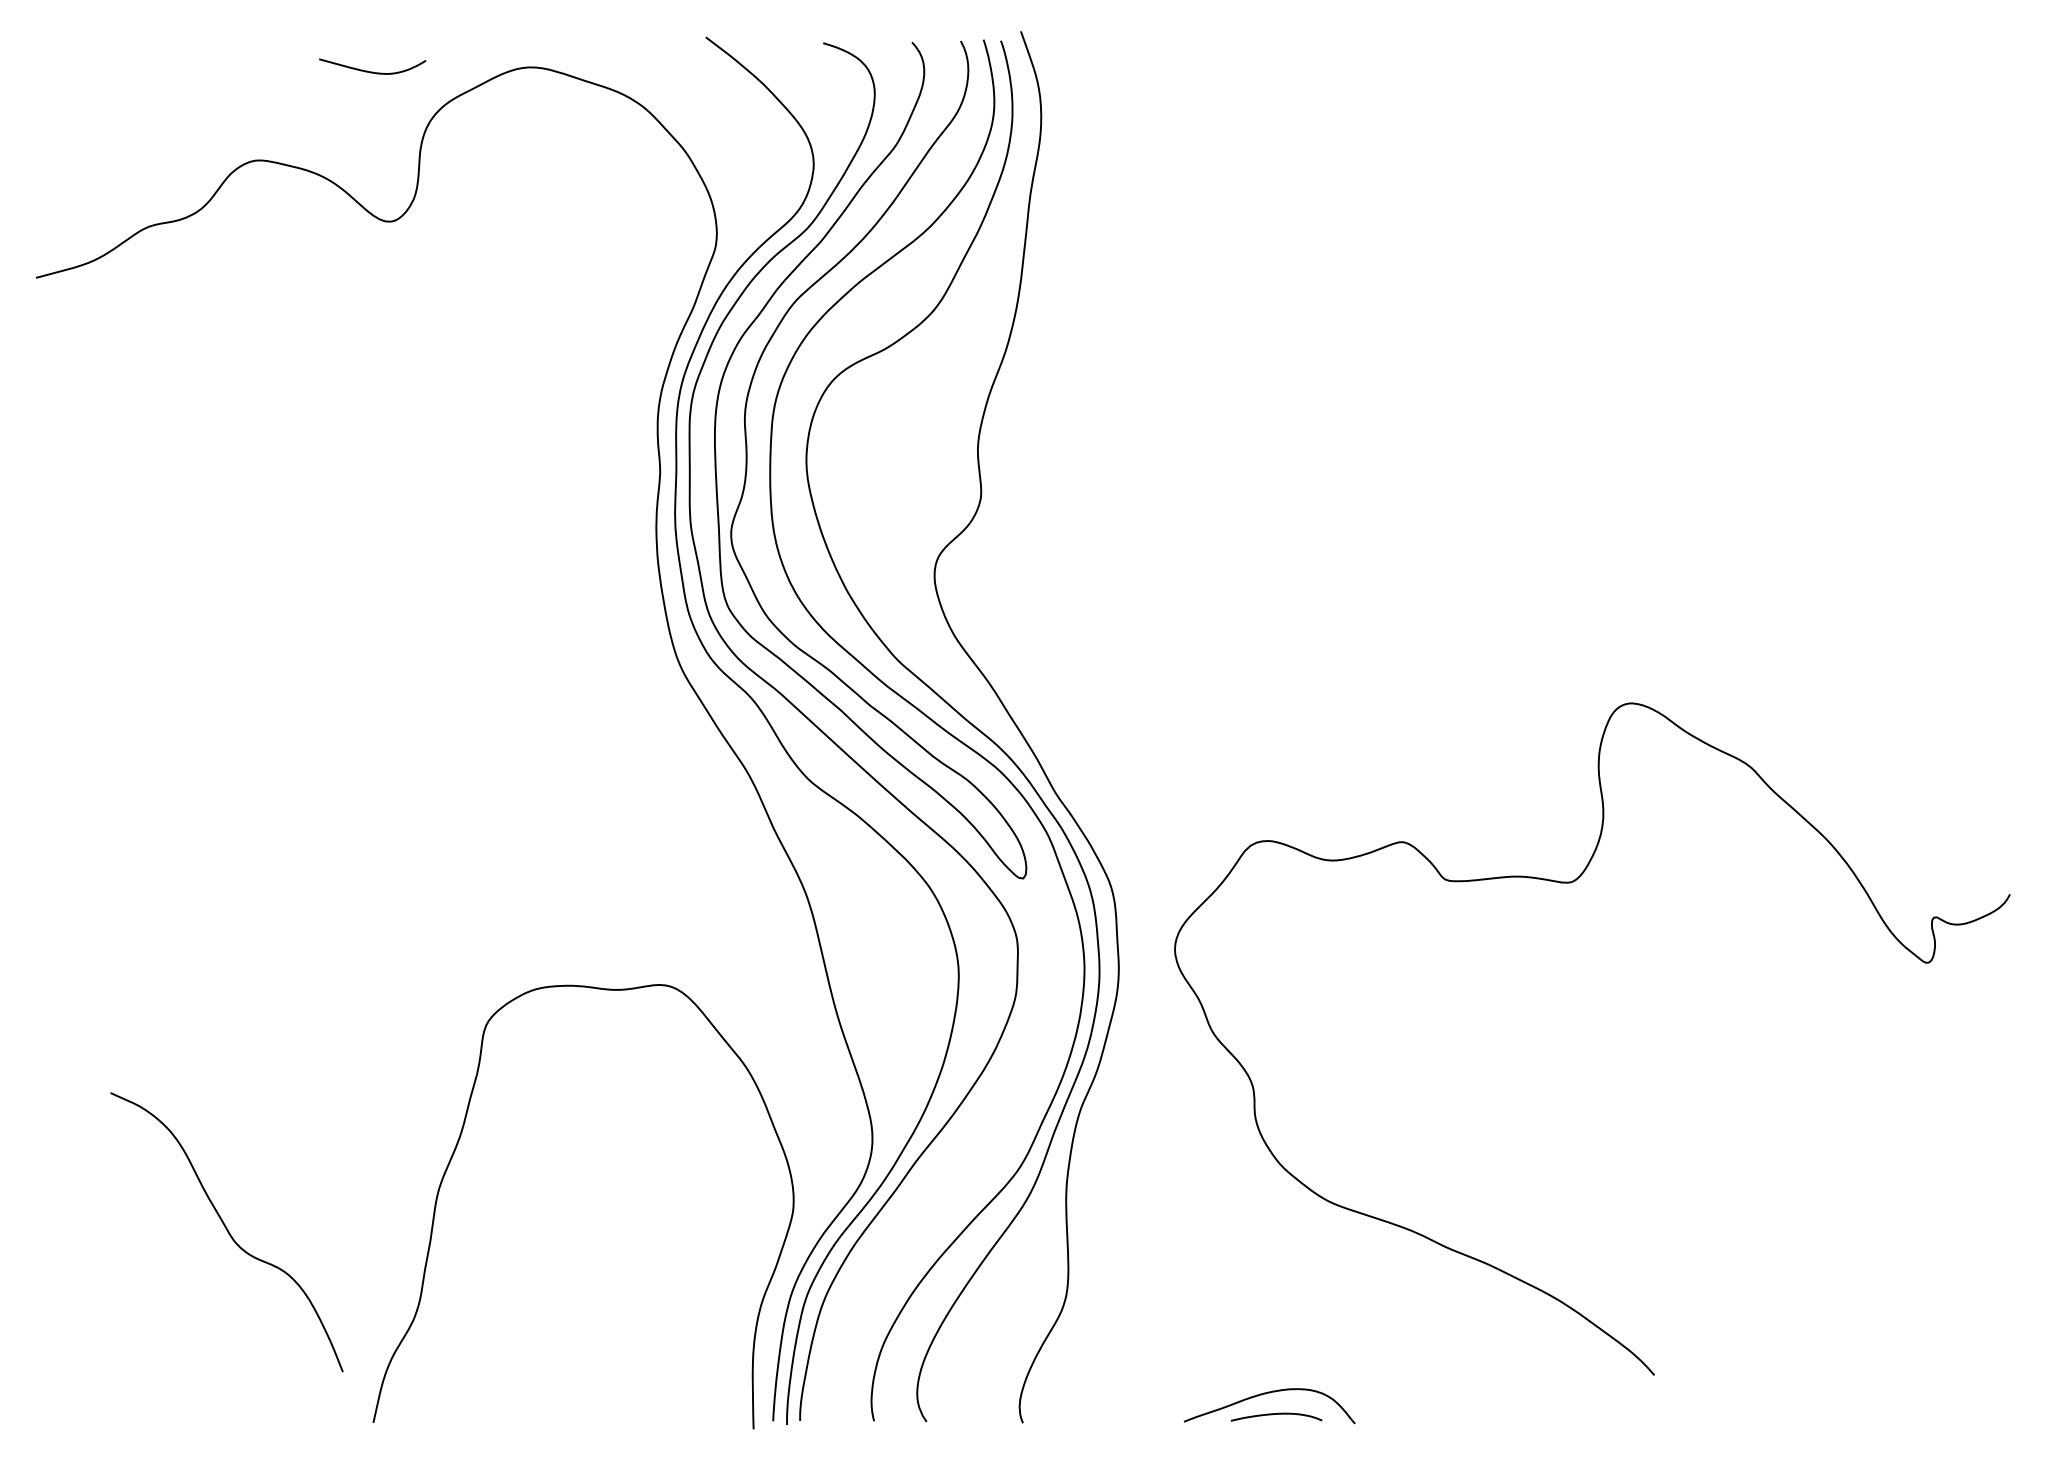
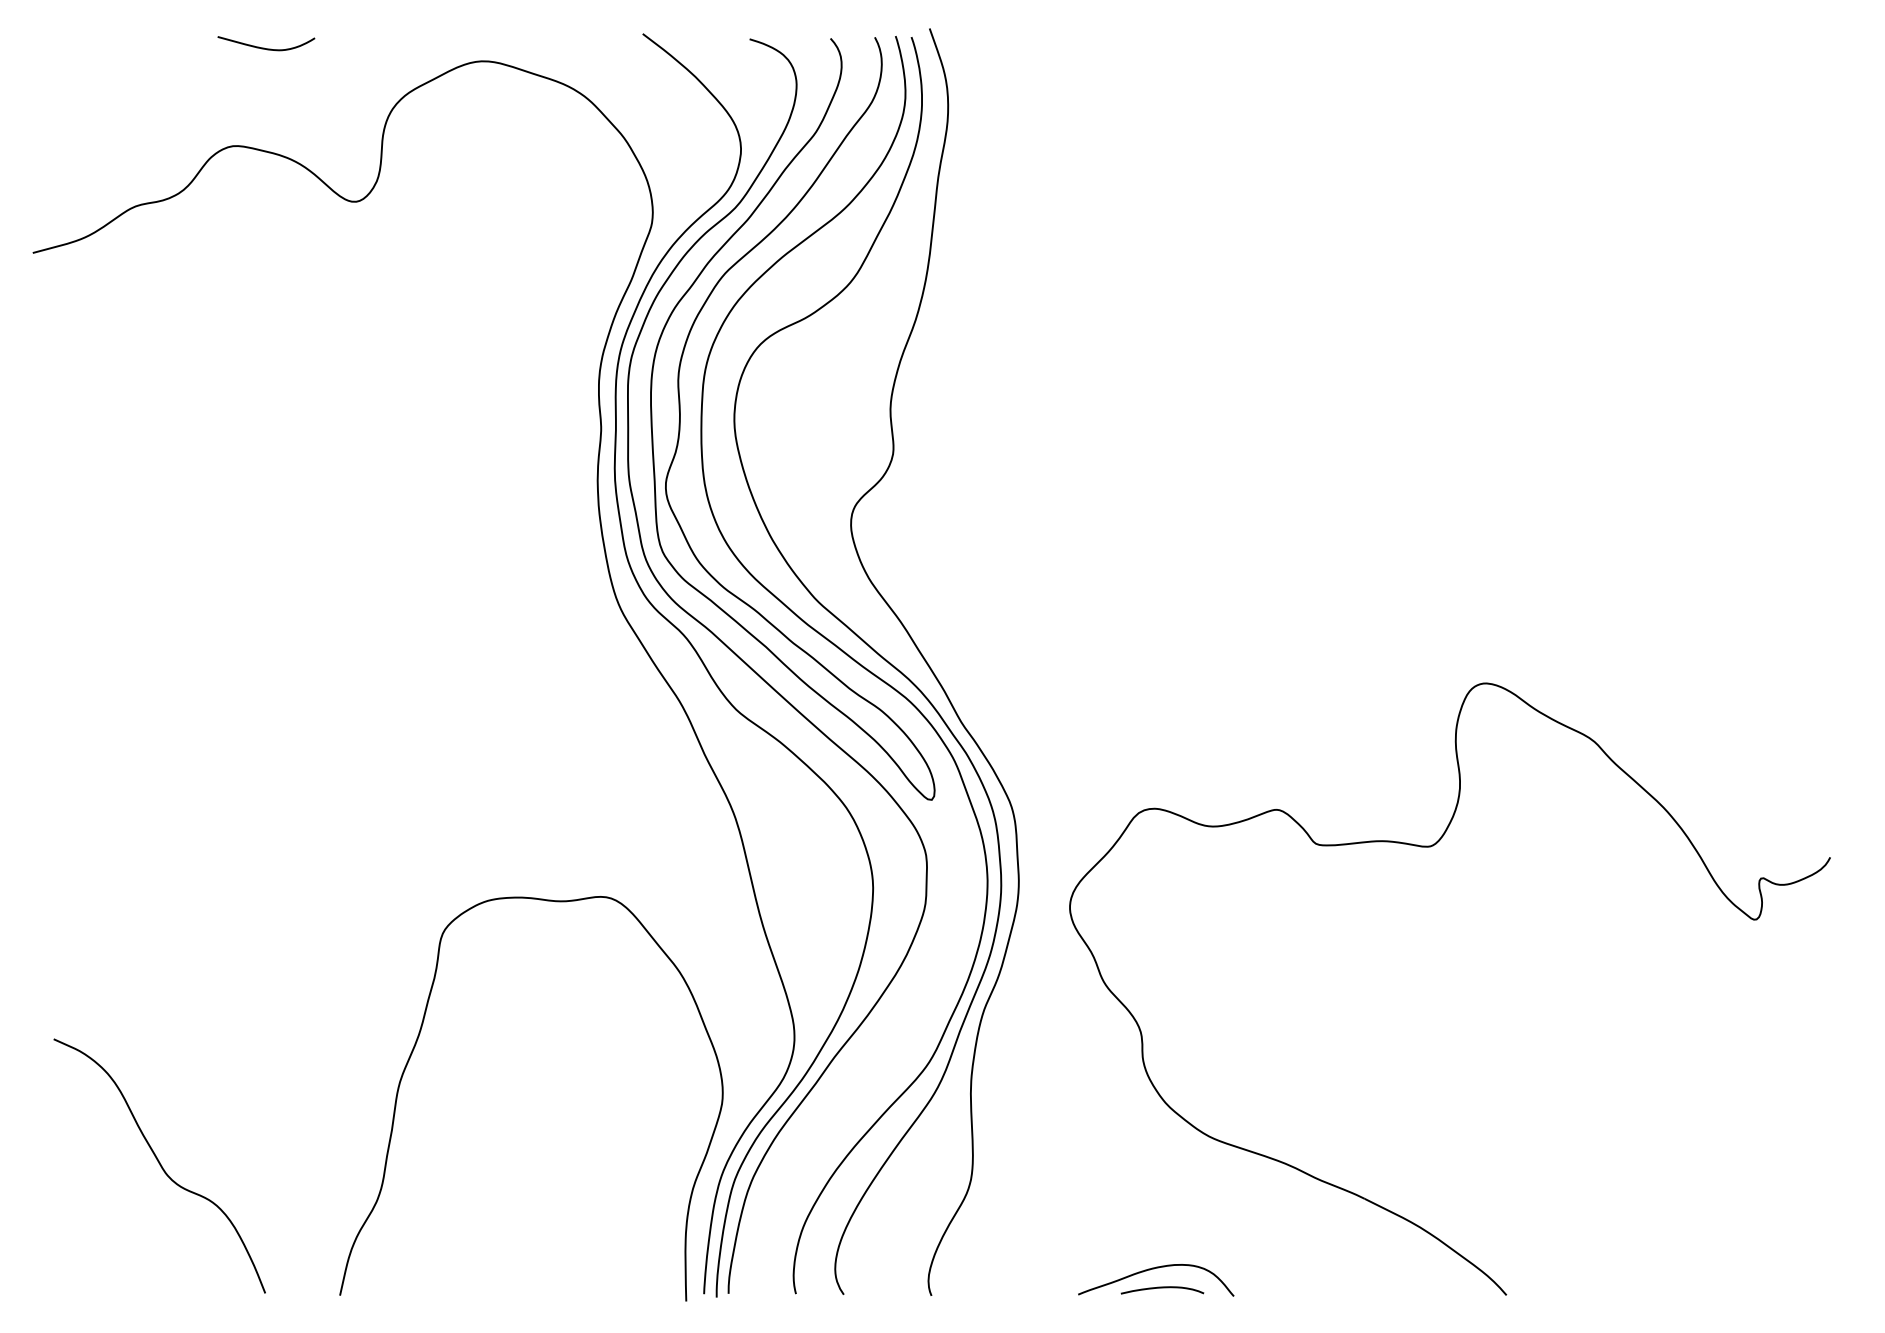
curve: (370, 70) -> (264, 47), moved
part: (1570, 883) -> (1430, 847), moved
curve: (226, 1231) -> (159, 1165), moved

